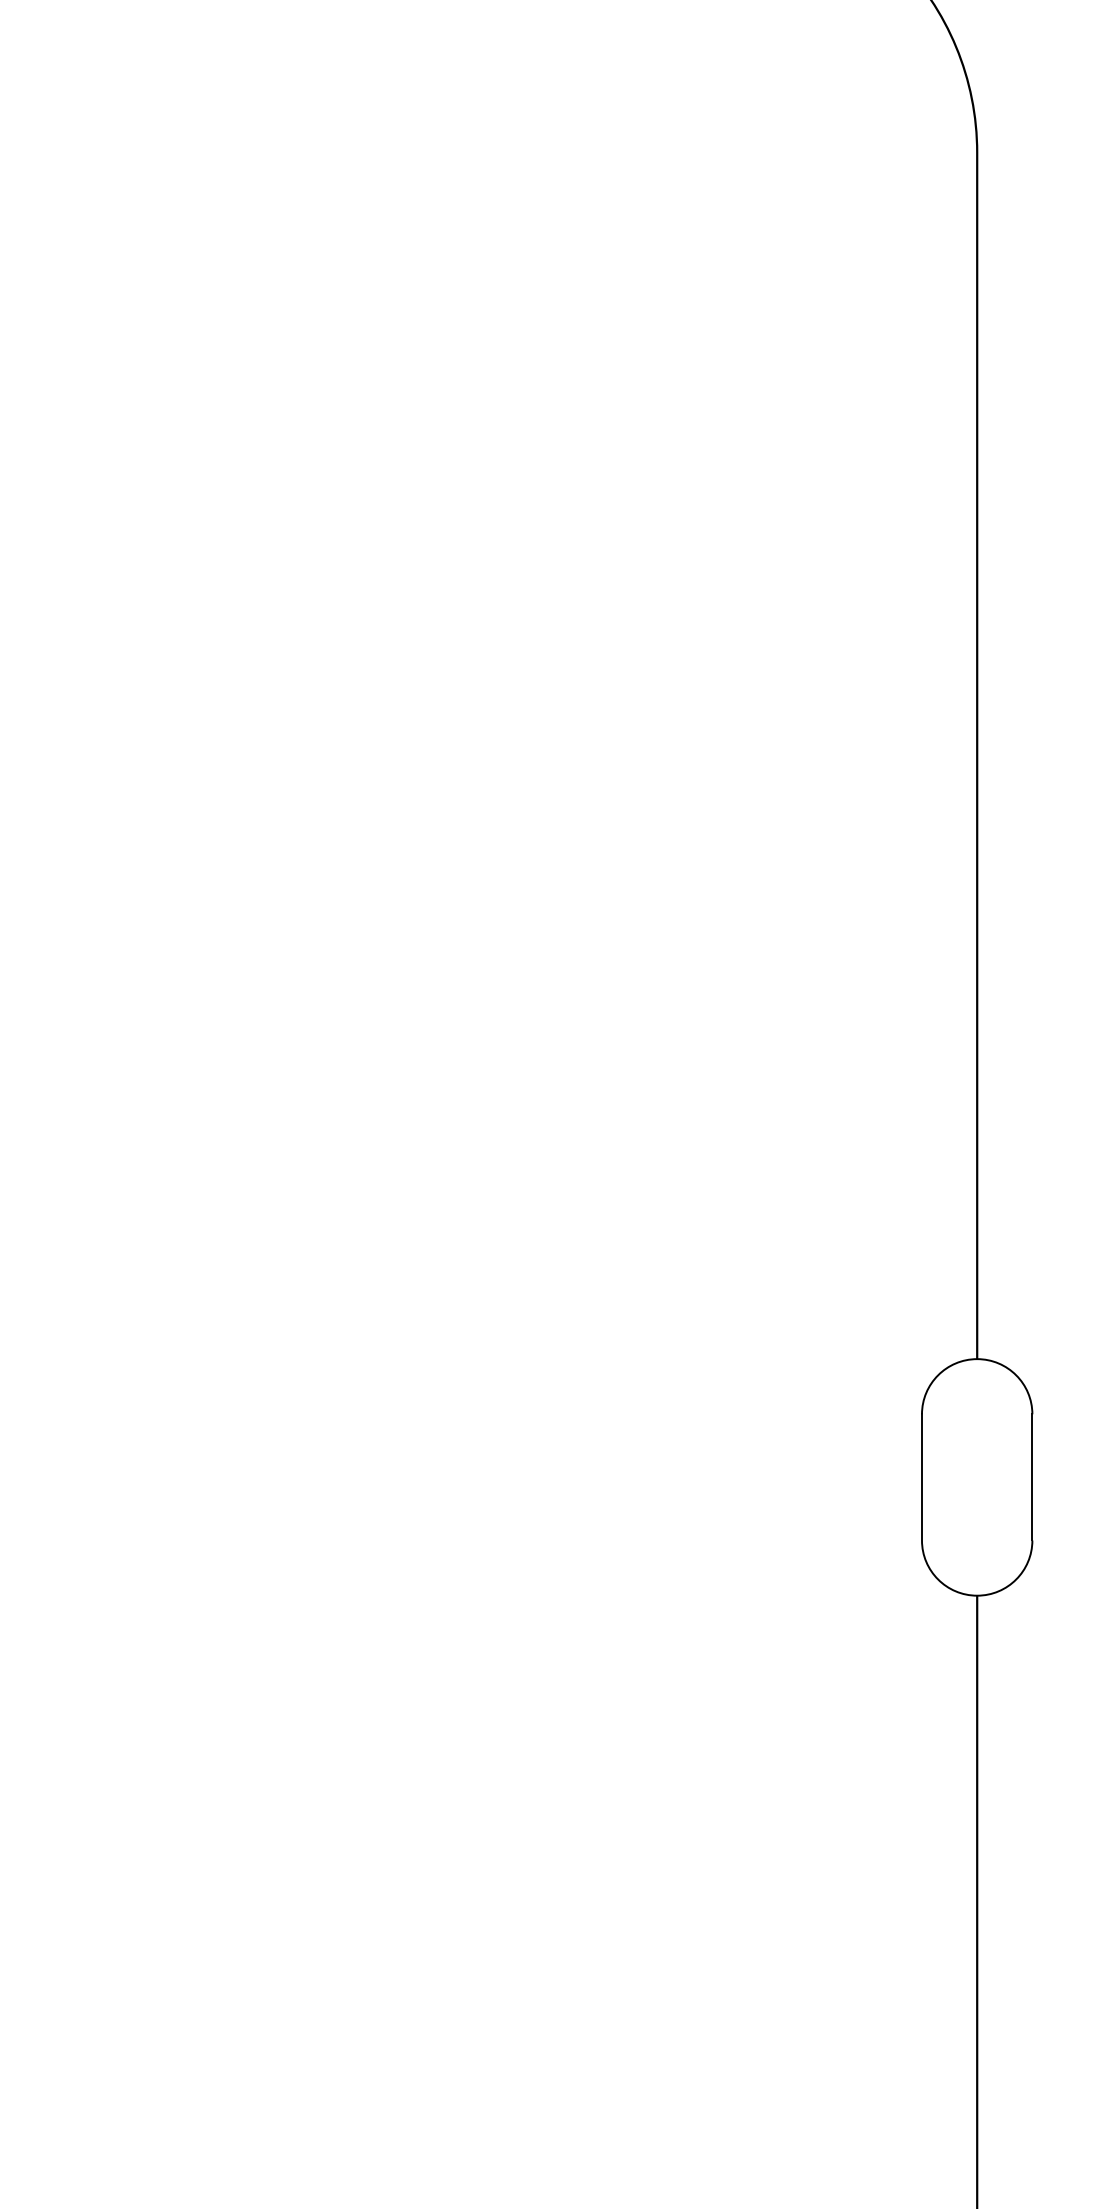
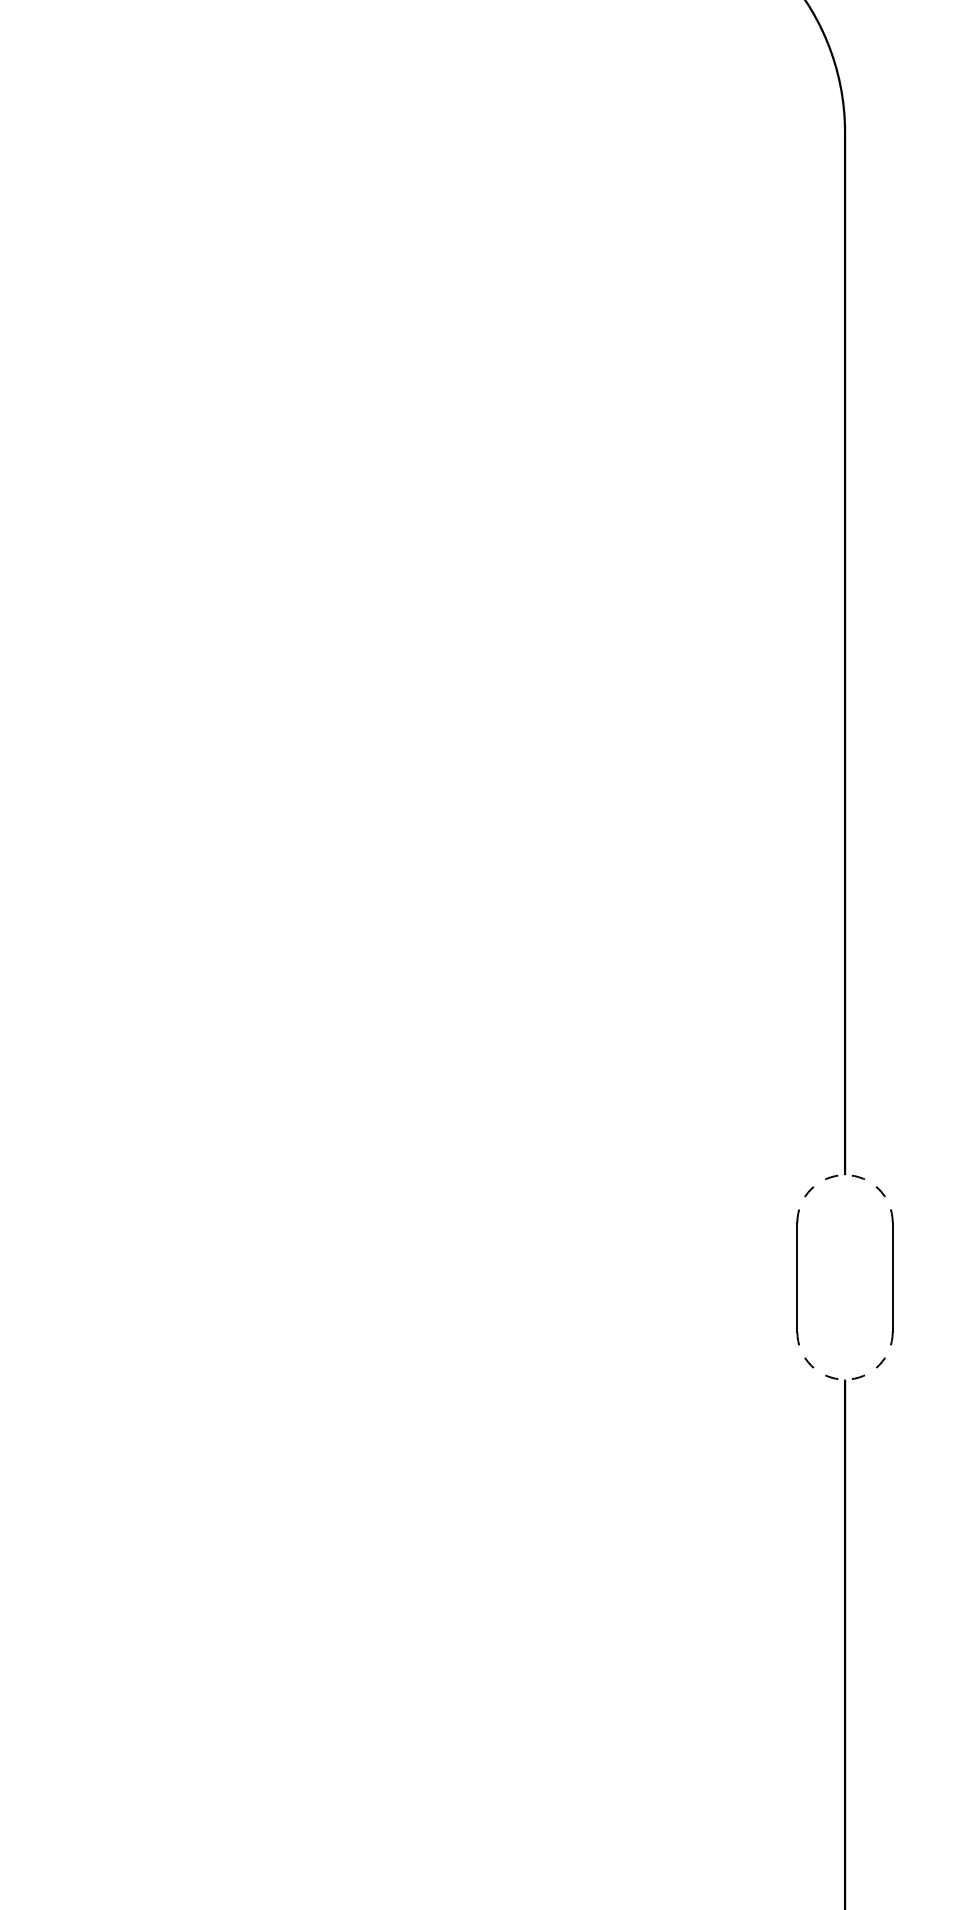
arc: (977, 1359) -> (845, 1175), solid -> dashed
arc: (977, 1595) -> (845, 1379), solid -> dashed

